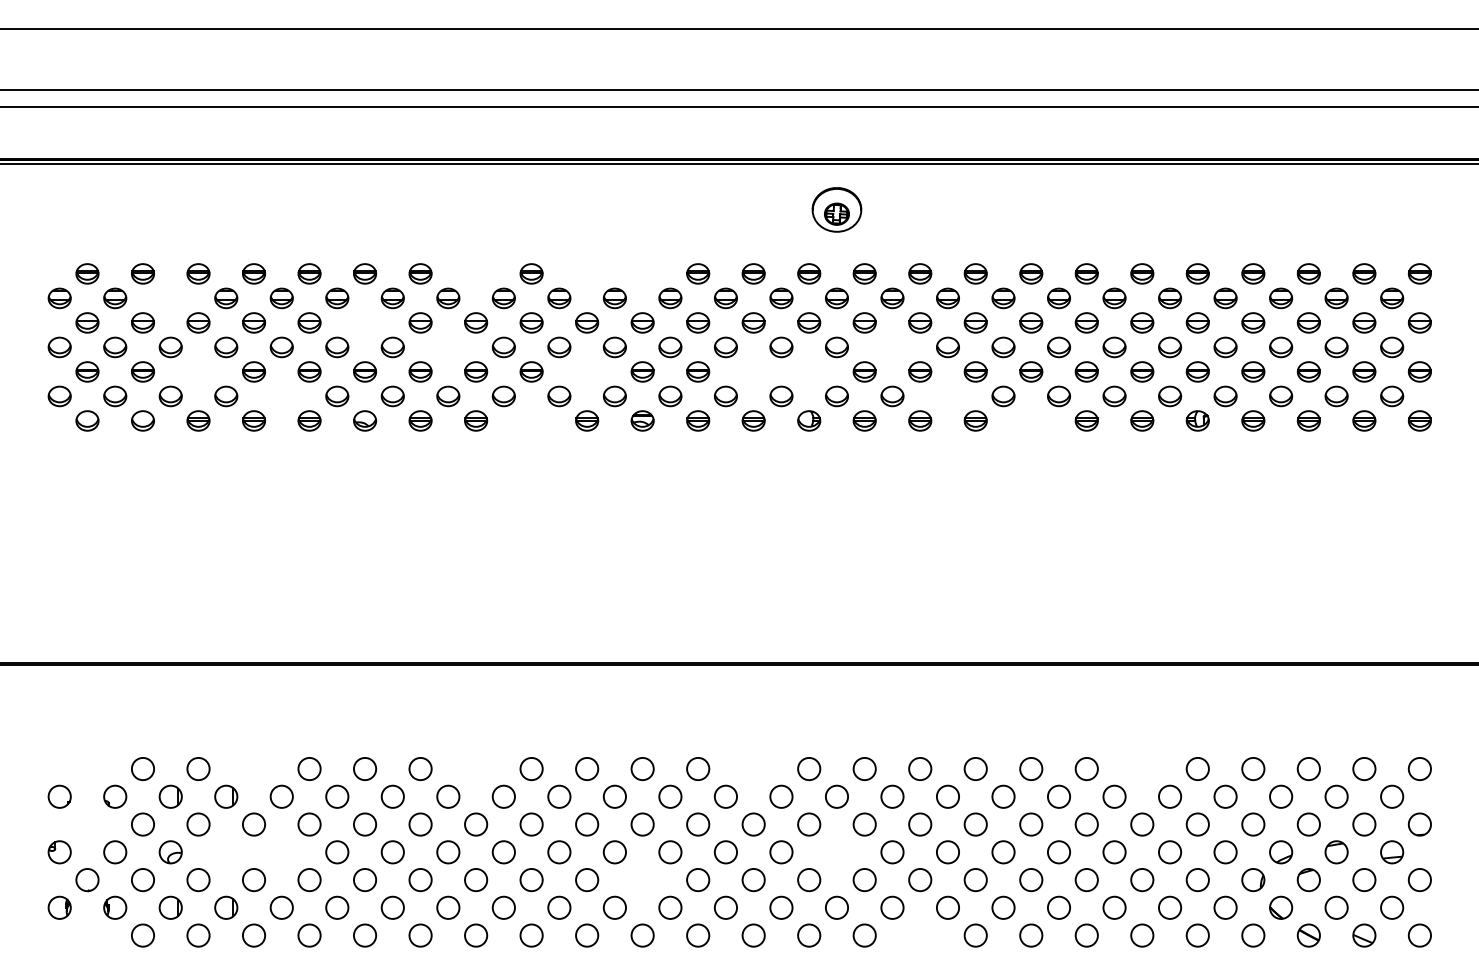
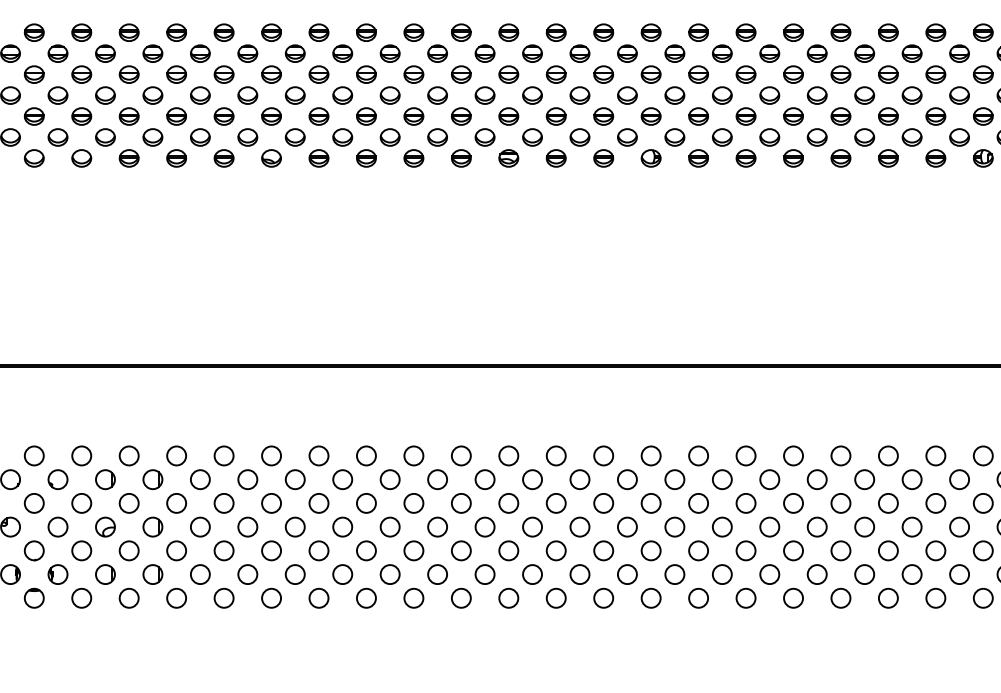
part: (476, 273) -> (366, 32), added
part: (587, 273) -> (461, 32), added
part: (642, 273) -> (508, 32), added
part: (170, 298) -> (105, 53), added
part: (365, 322) -> (271, 74), added
part: (448, 347) -> (342, 95), added
part: (892, 347) -> (722, 95), added
part: (198, 371) -> (129, 116), added
part: (587, 371) -> (461, 116), added
part: (753, 371) -> (603, 116), added
part: (809, 371) -> (651, 116), added
part: (281, 396) -> (200, 137), added
part: (947, 396) -> (769, 137), added
part: (531, 420) -> (413, 158), added
part: (1031, 420) -> (841, 158), added
circle: (87, 768) -> (34, 455), added
circle: (253, 768) -> (176, 455), added
circle: (476, 768) -> (366, 455), added
circle: (753, 768) -> (603, 455), added
circle: (1142, 768) -> (936, 455), added
circle: (87, 824) -> (34, 503), added
part: (226, 852) -> (153, 527), added
circle: (281, 852) -> (200, 527), added
circle: (836, 852) -> (674, 527), added
circle: (642, 880) -> (508, 551), added
part: (87, 935) -> (34, 598), added
circle: (920, 935) -> (746, 598), added

